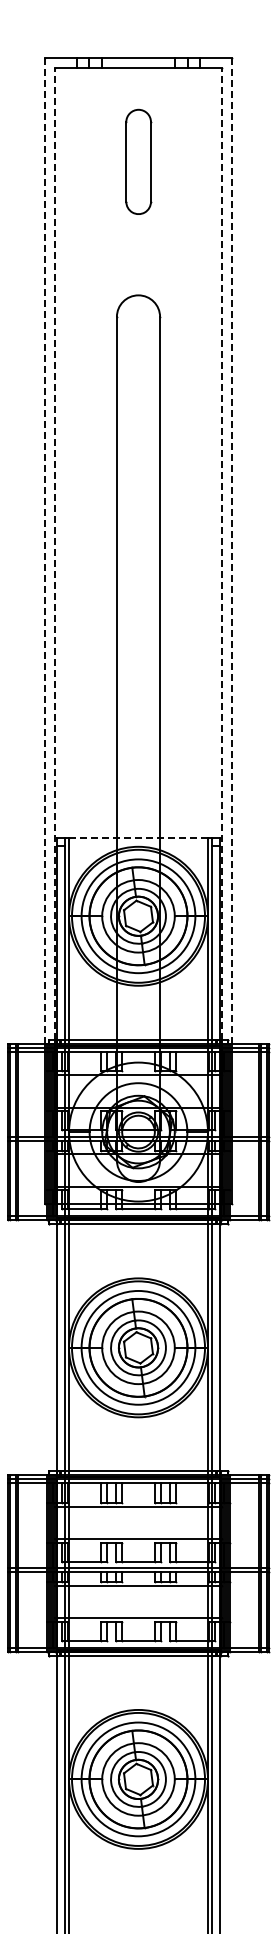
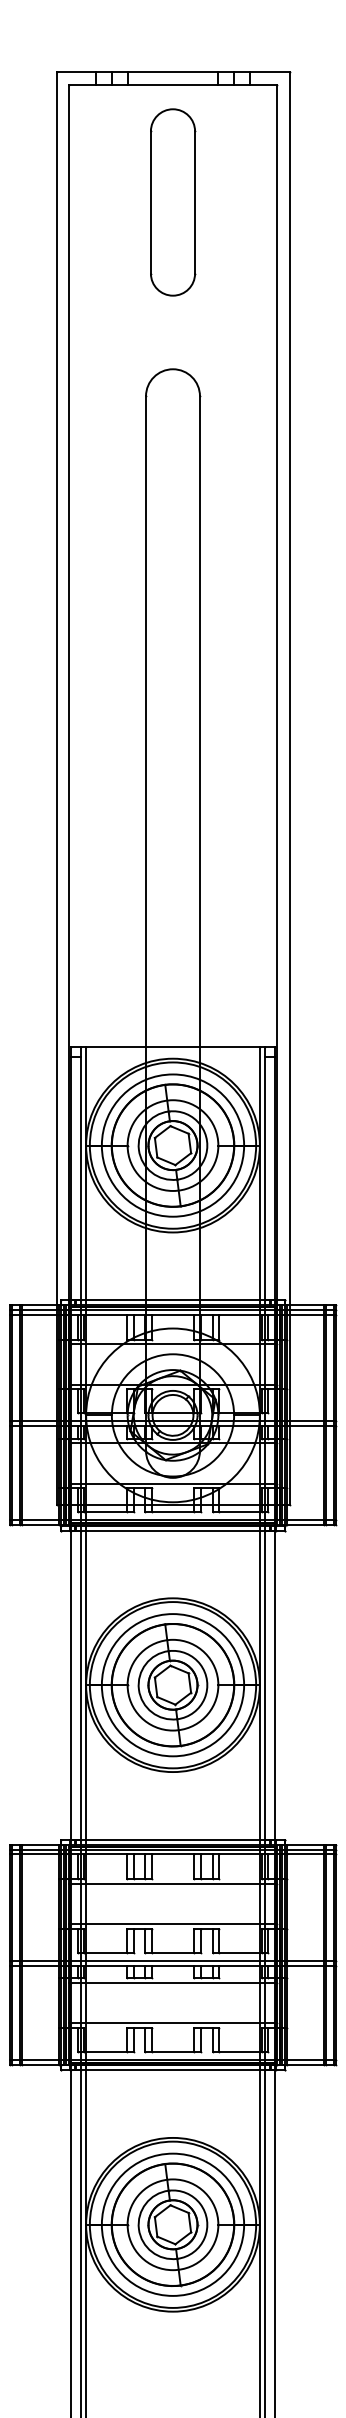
part: (138, 161) -> (173, 201), size x1.43
line: (45, 550) -> (56, 688), dashed -> solid
line: (231, 550) -> (289, 688), dashed -> solid
line: (55, 553) -> (69, 692), dashed -> solid
line: (221, 553) -> (276, 692), dashed -> solid
line: (138, 837) -> (173, 1047), dashed -> solid

